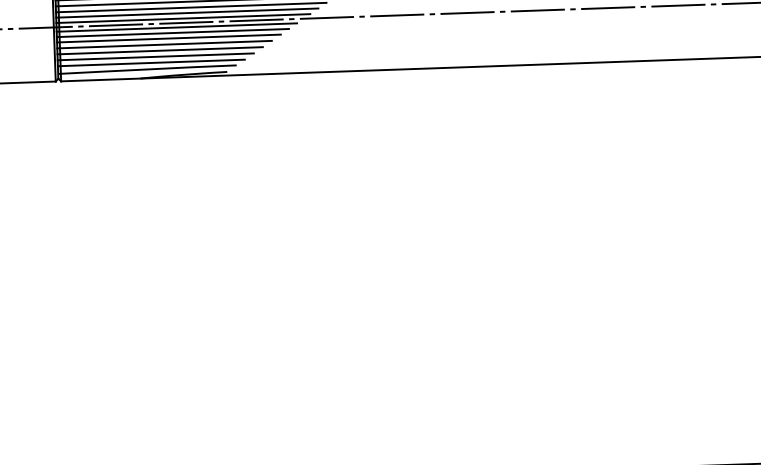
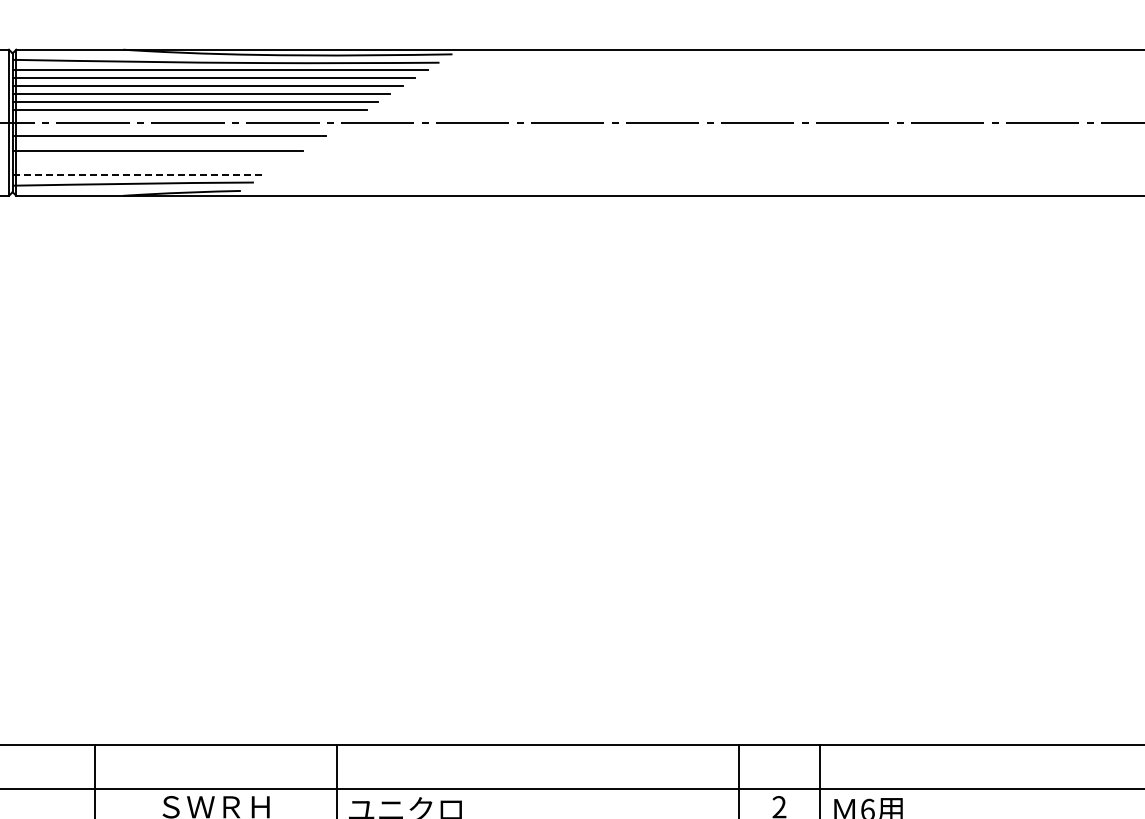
line: (182, 18) -> (183, 116), removed
line: (176, 27) -> (174, 128), removed
line: (168, 38) -> (163, 143), removed
line: (160, 50) -> (151, 159), removed
line: (155, 57) -> (144, 167), removed
line: (151, 63) -> (139, 175), solid -> dashed

